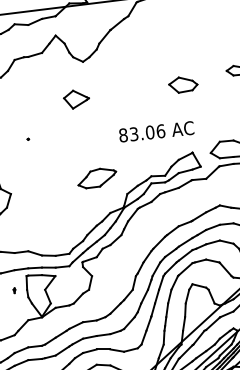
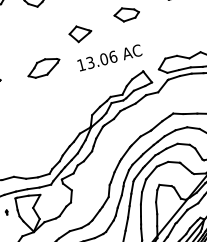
part: (76, 99) -> (80, 33), moved
text: (123, 135) -> (81, 65), 83.06 -> 13.06
part: (97, 178) -> (44, 67), moved

